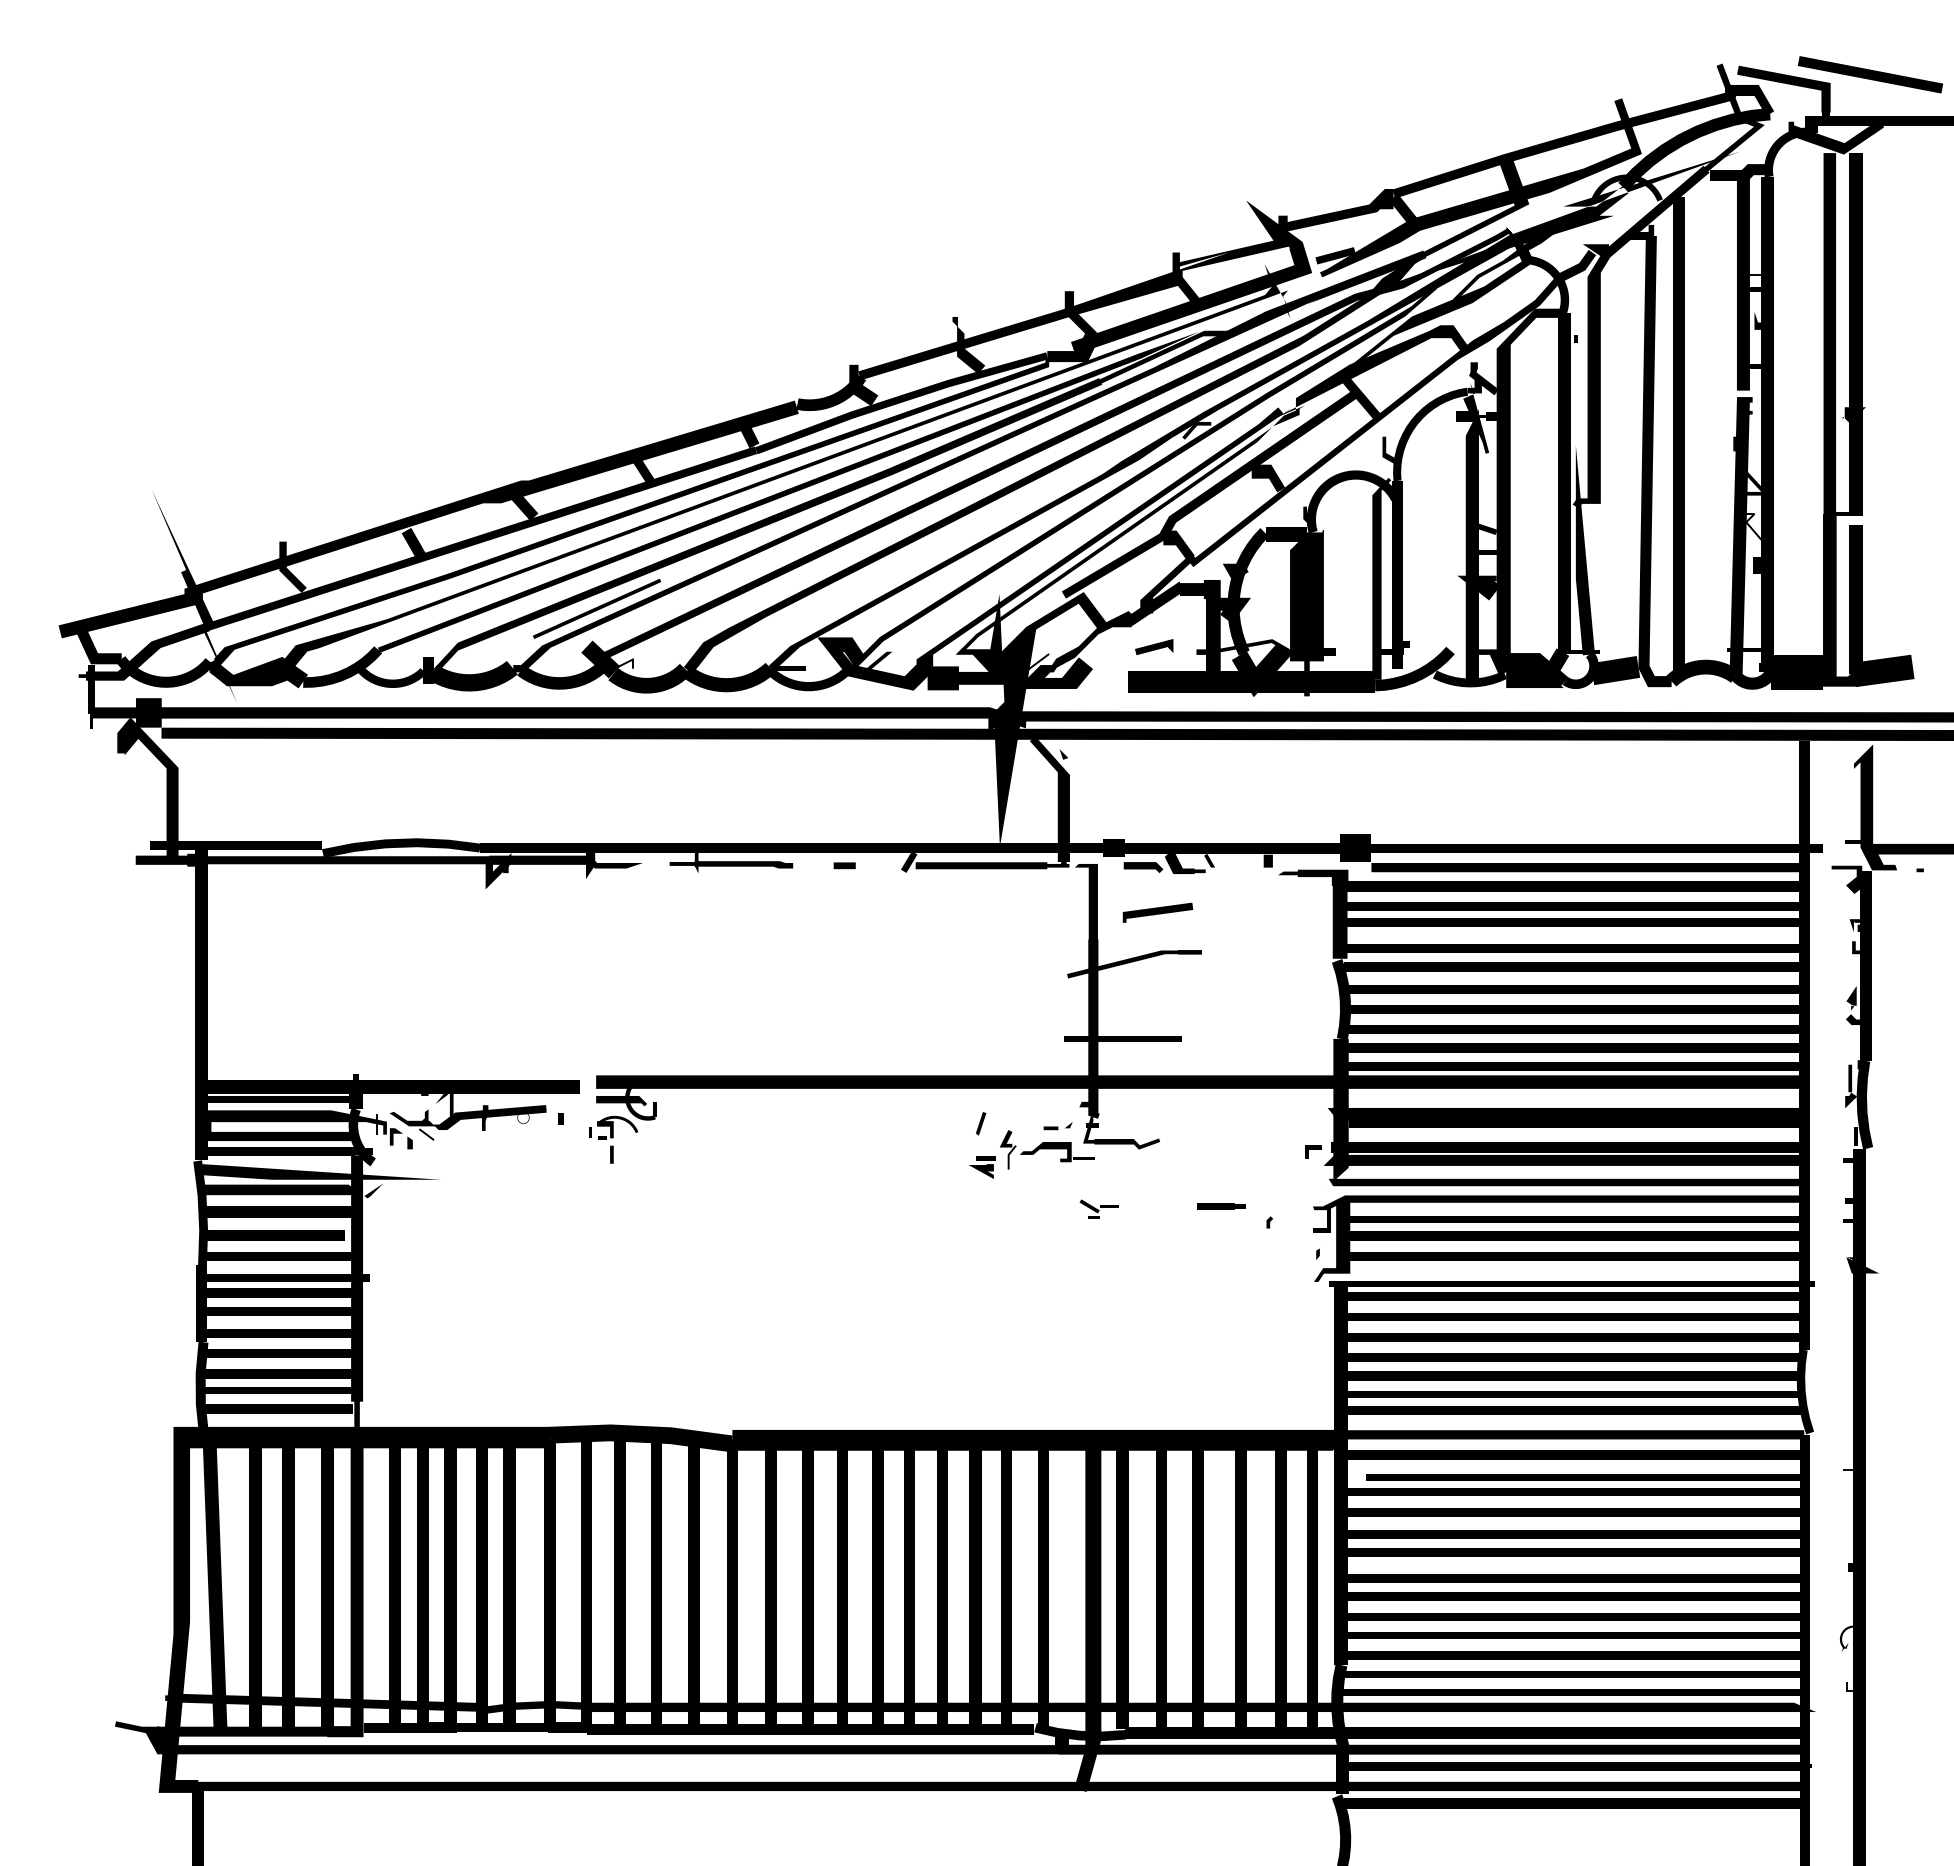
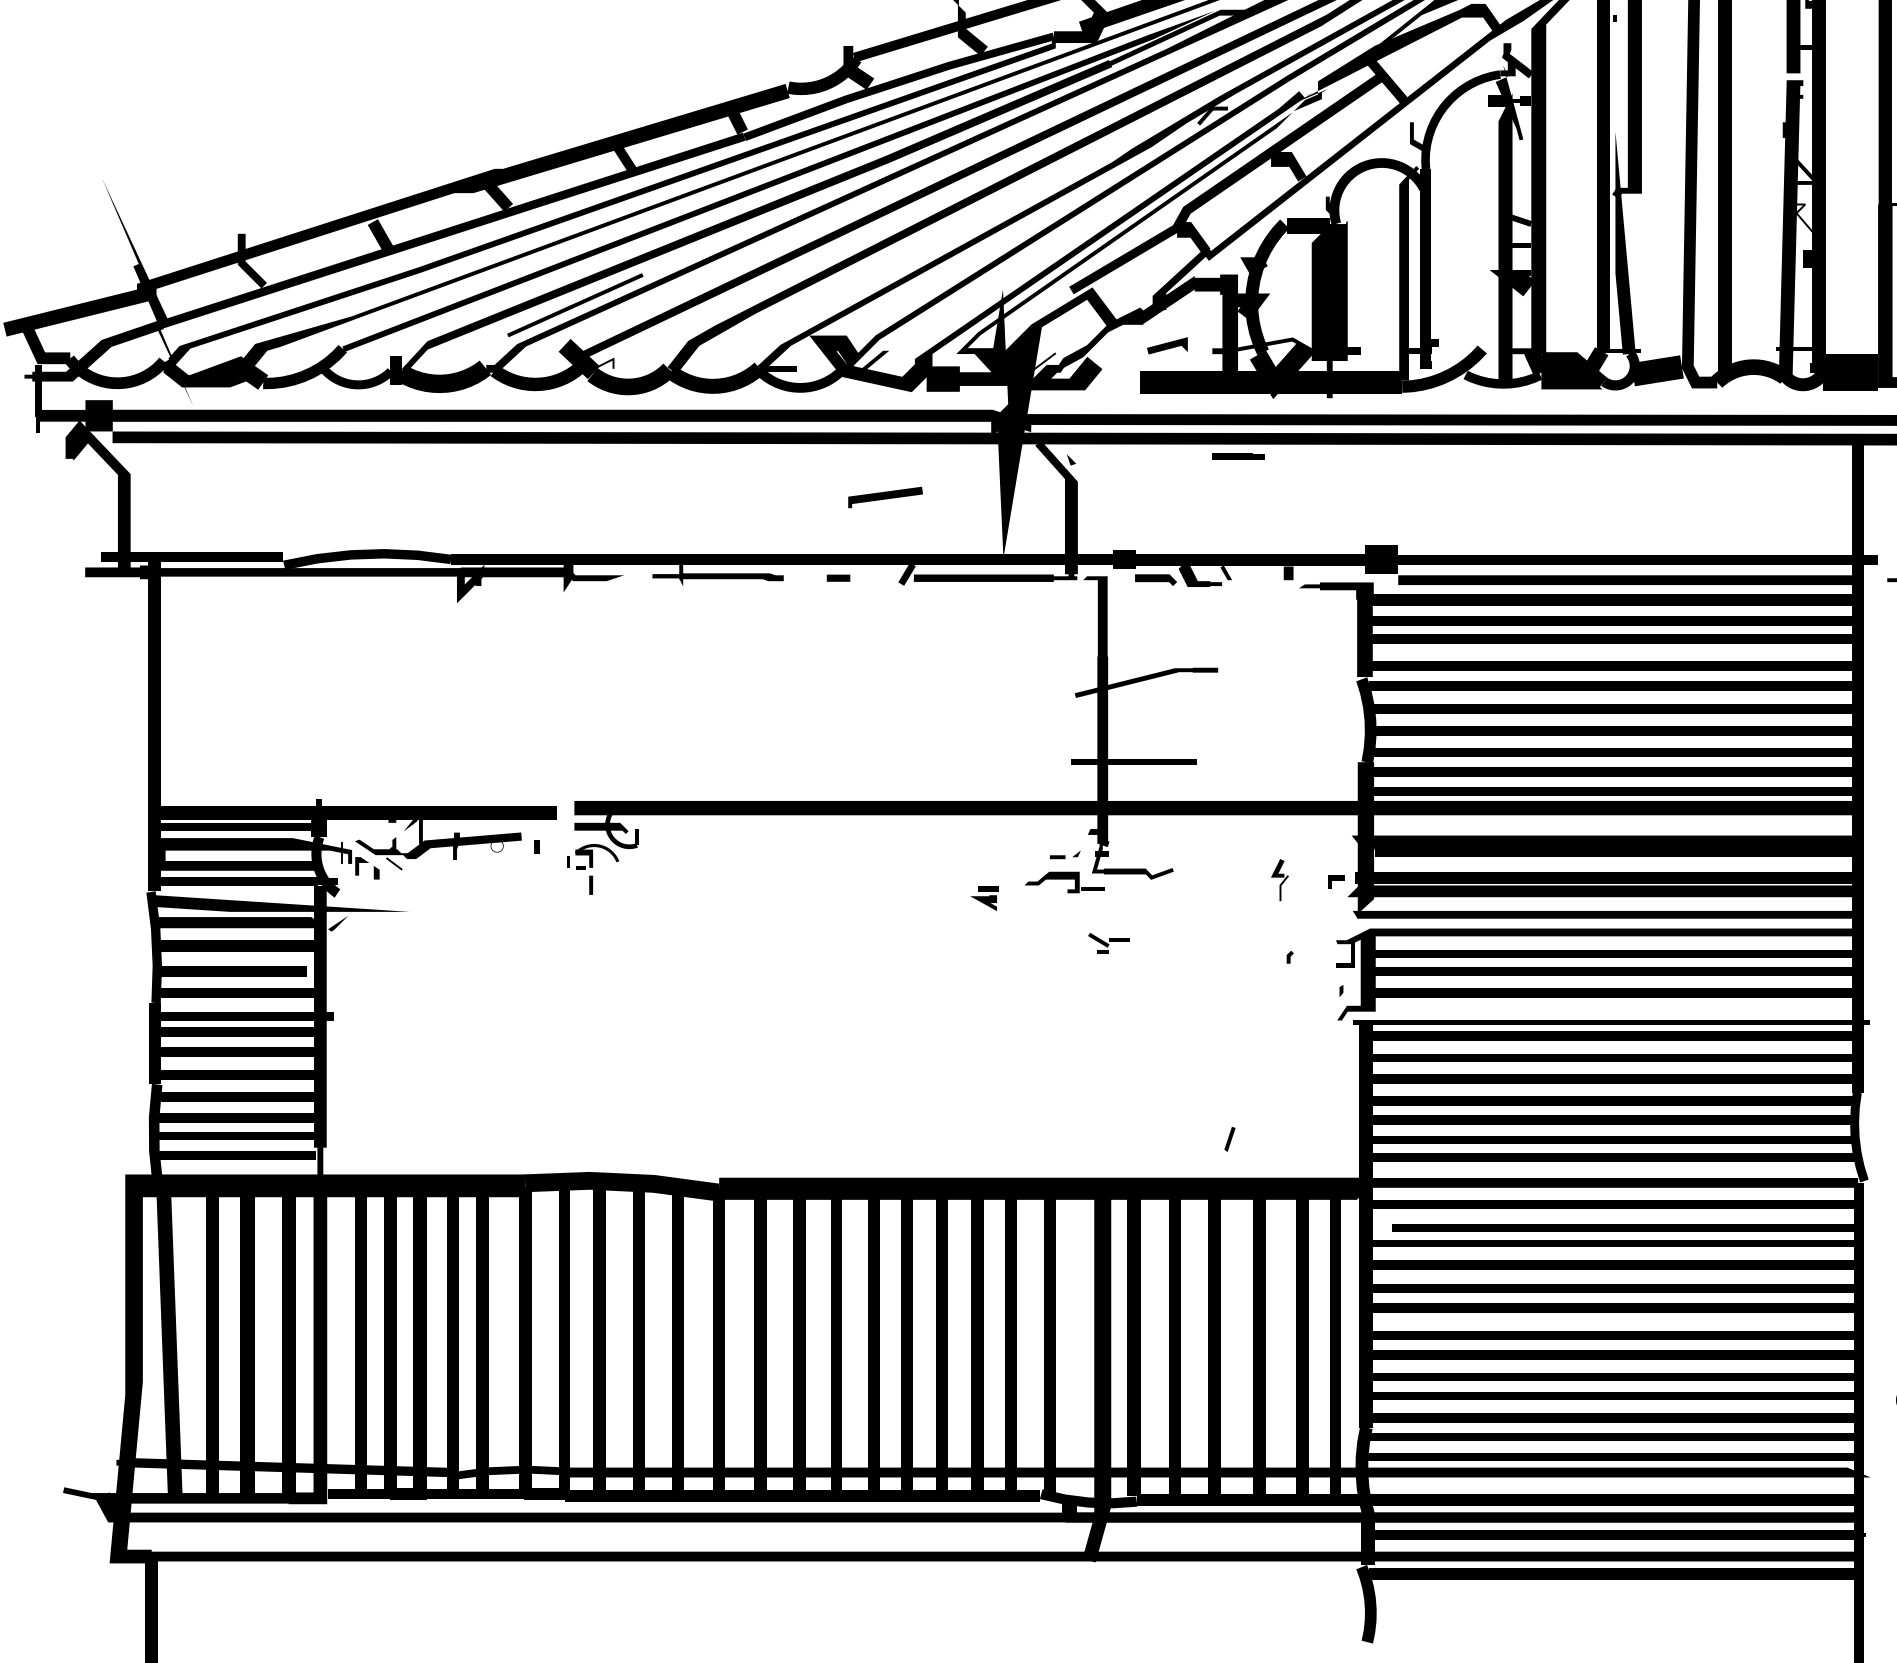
line: (1157, 912) -> (885, 497), moved
line: (981, 1123) -> (1230, 1138), moved
part: (1007, 1149) -> (1279, 879), moved
line: (1221, 1206) -> (1238, 456), moved

